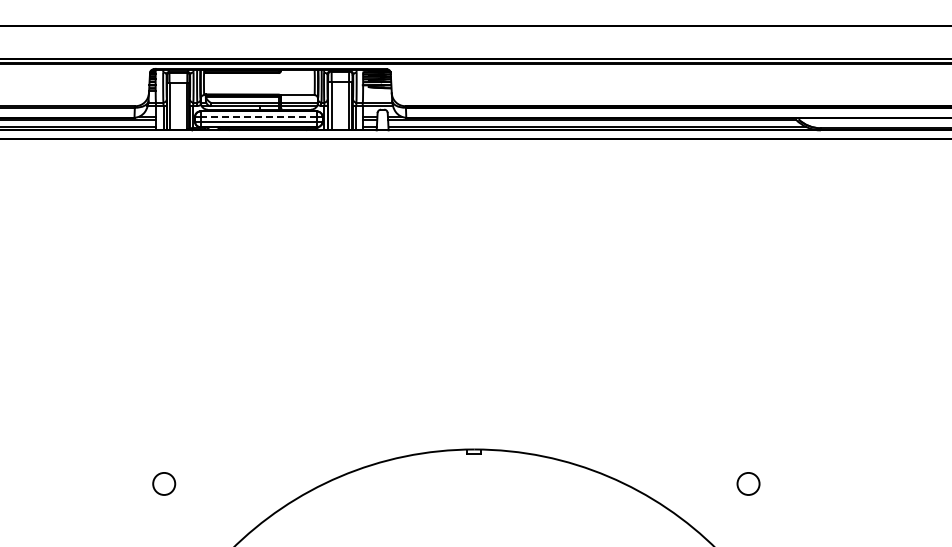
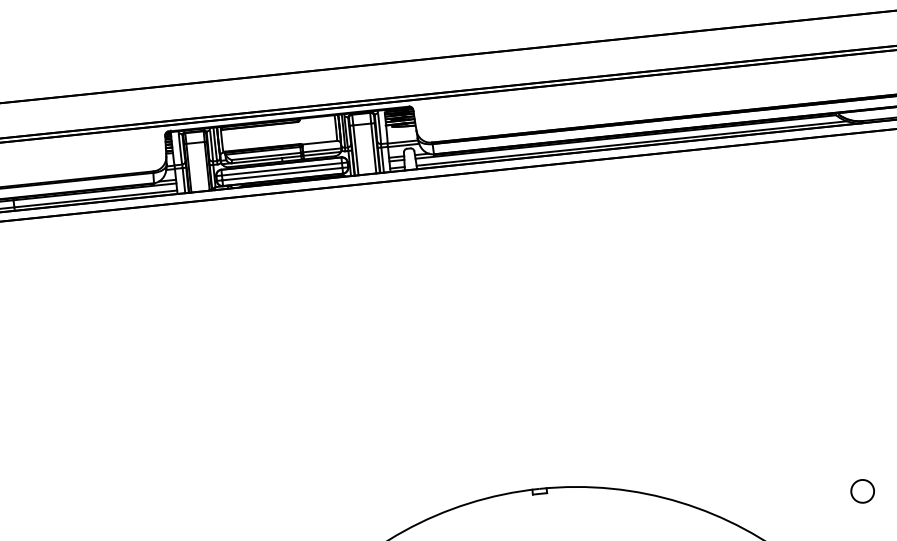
line: (258, 117) -> (281, 169), dashed -> solid
circle: (748, 483) -> (862, 490), moved

